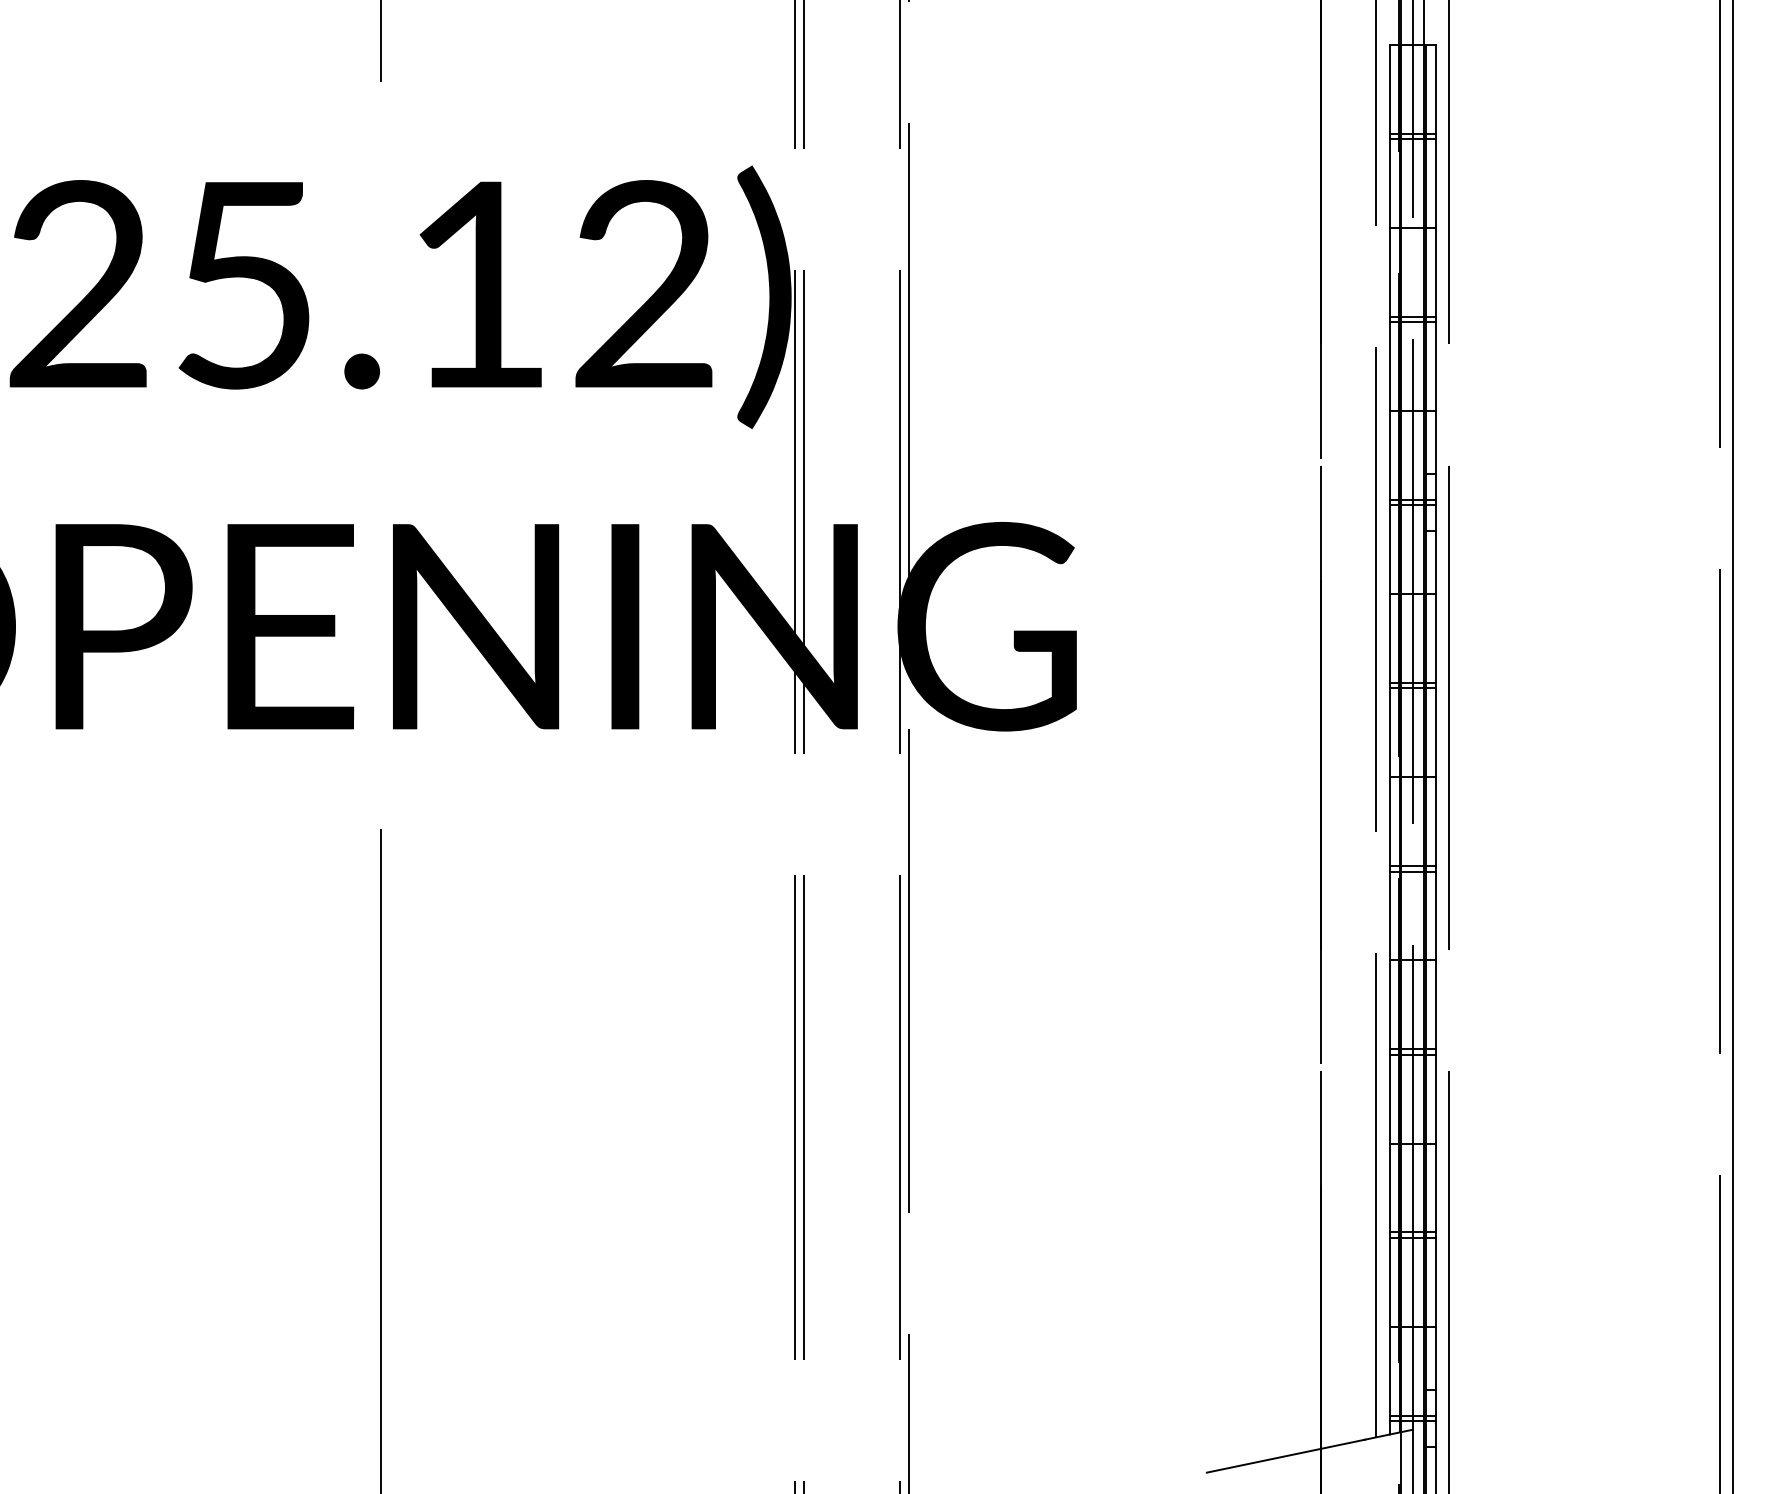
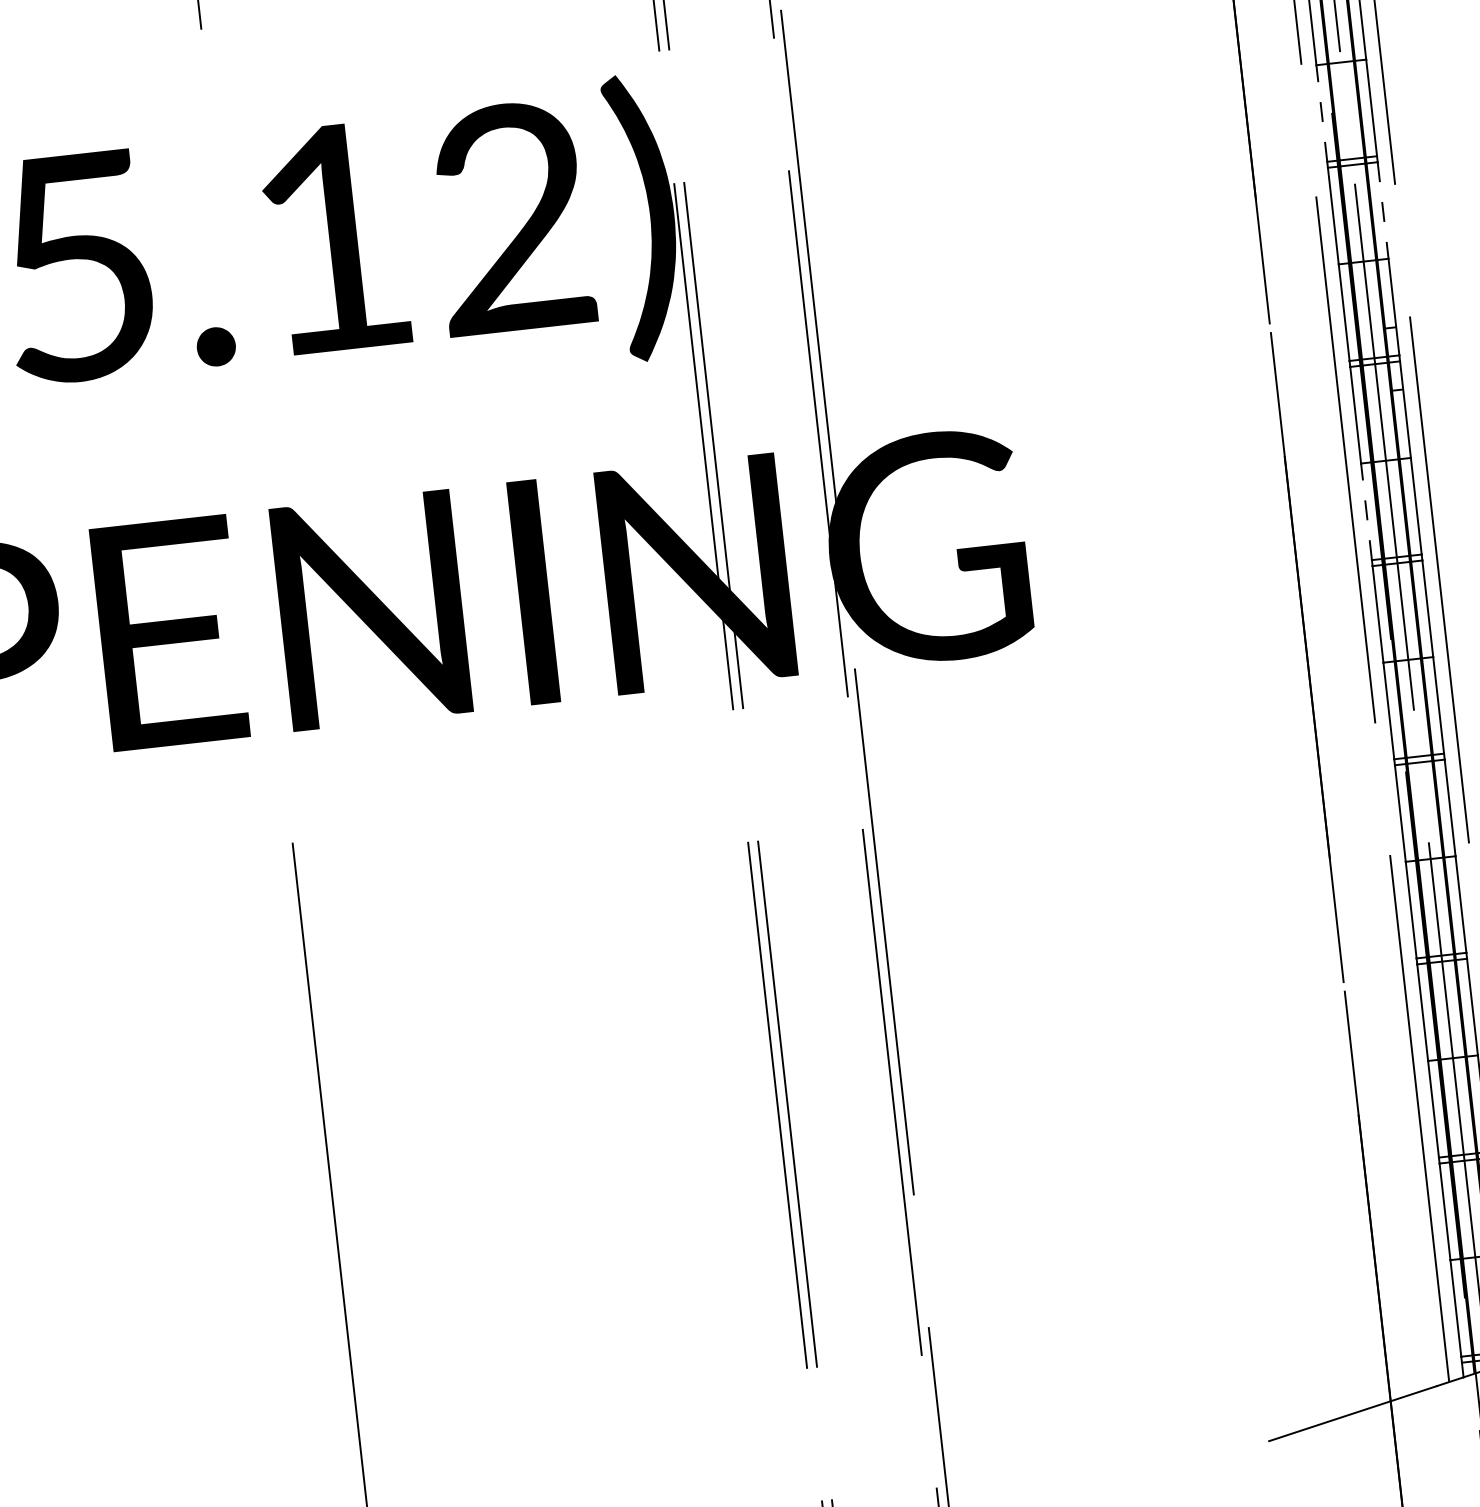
line: (1389, 271) -> (1321, 112), solid -> dashed
line: (1435, 367) -> (1382, 211), solid -> dashed
line: (1389, 638) -> (1365, 511), solid -> dashed

